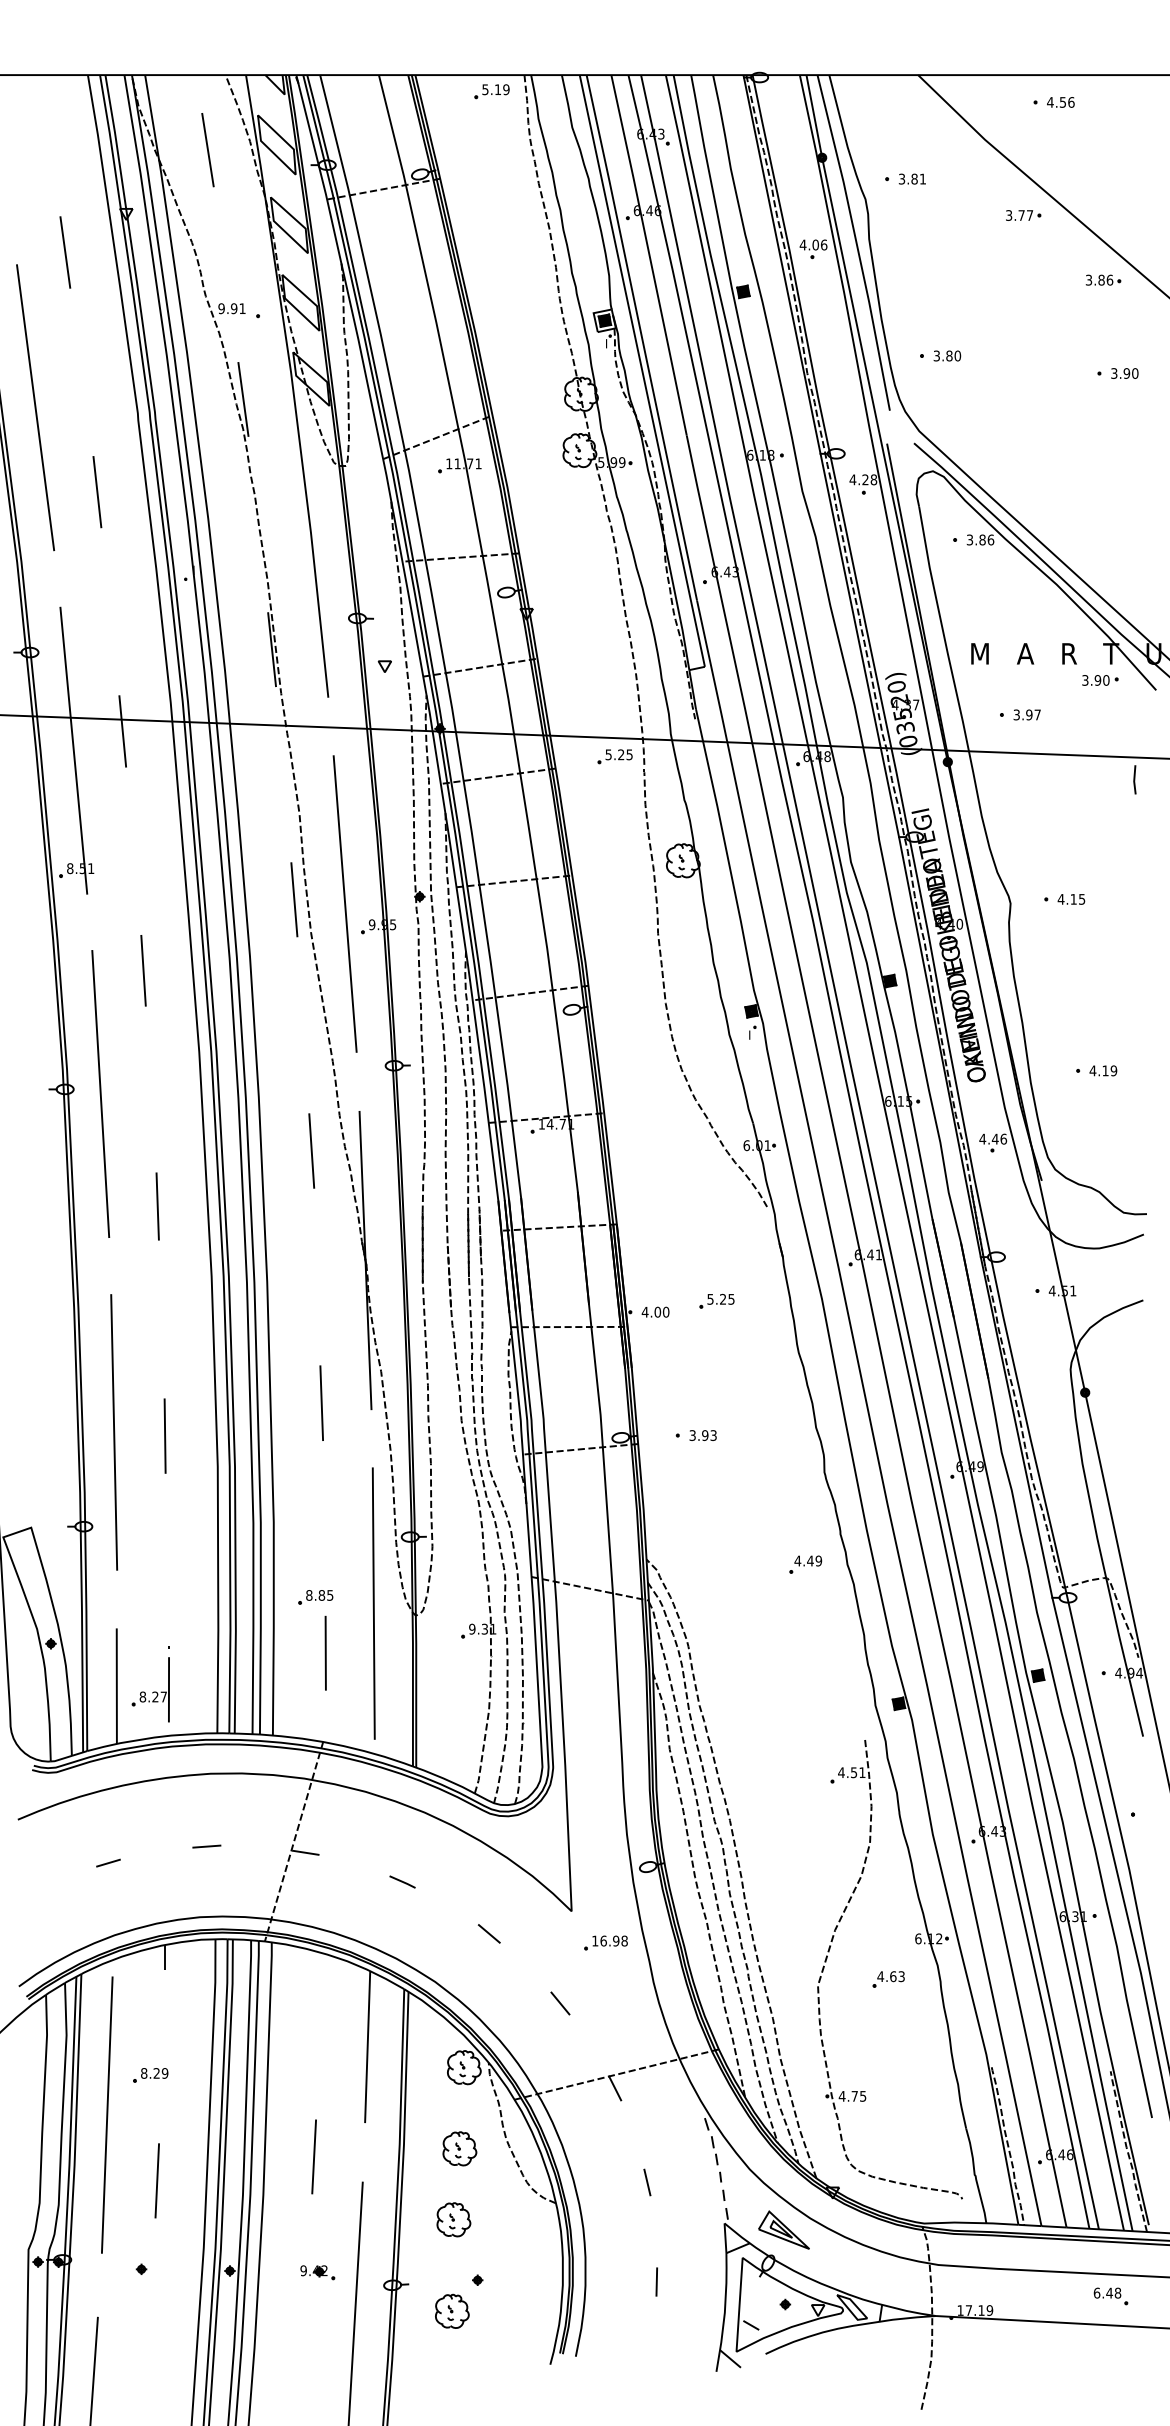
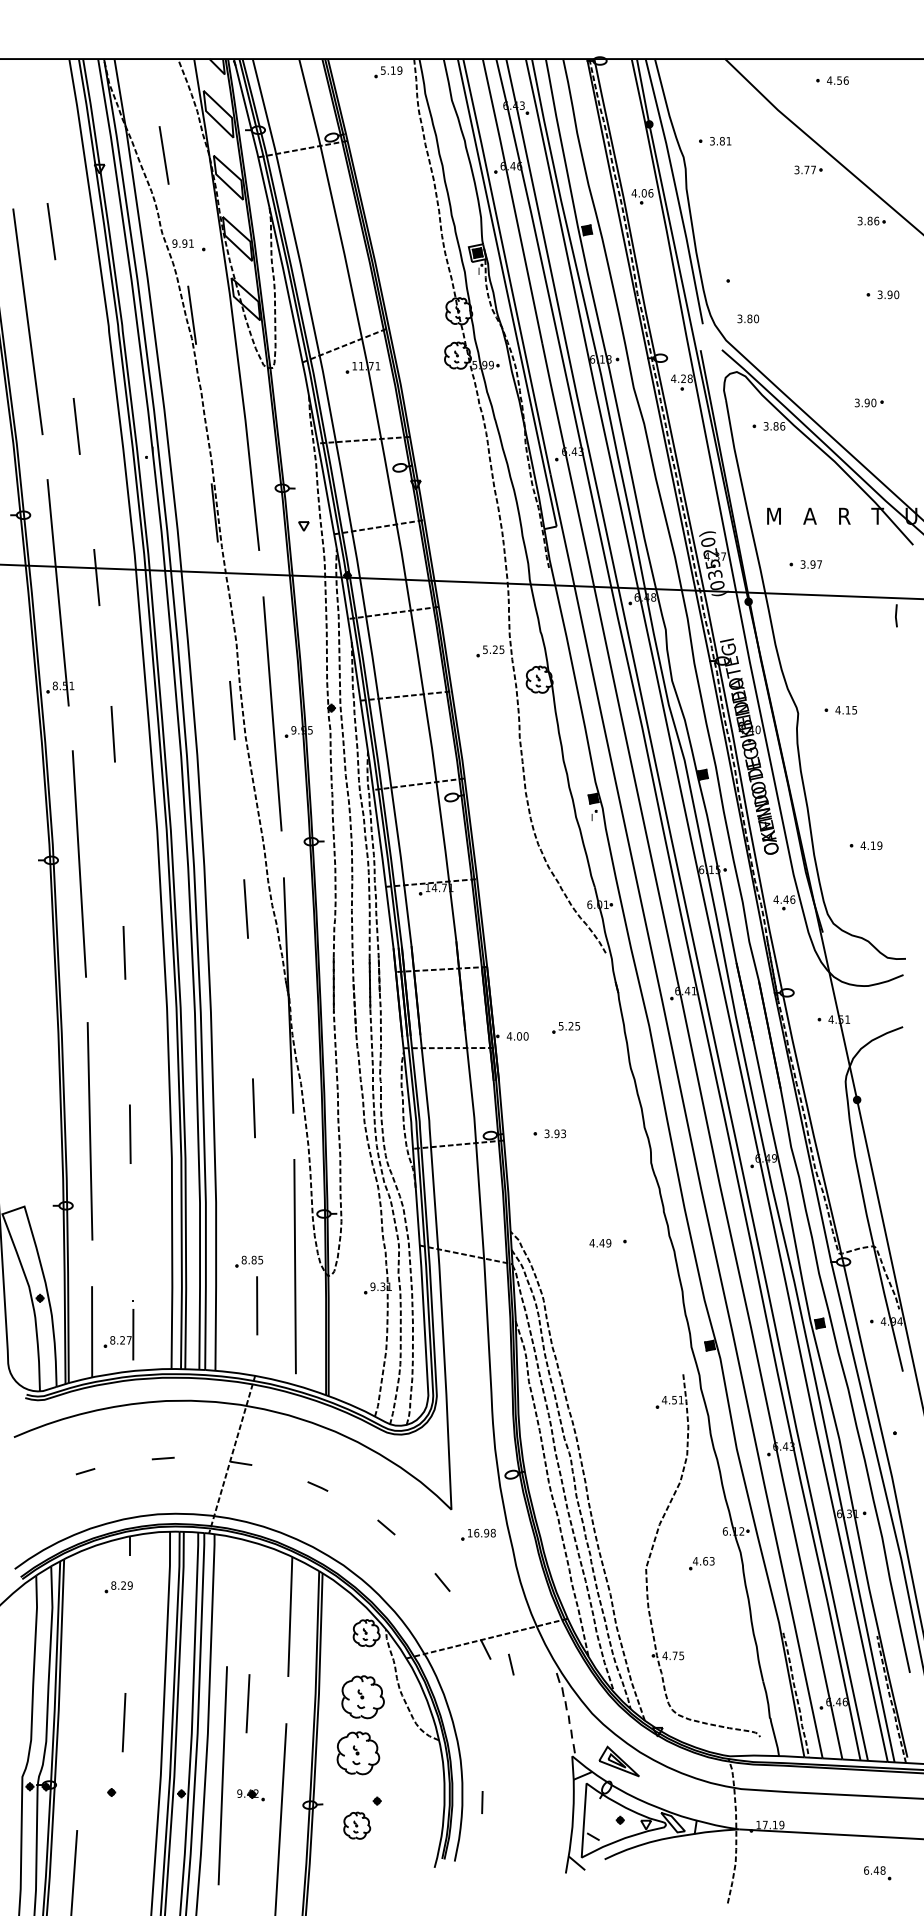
line: (207, 150) -> (163, 155), moved
line: (65, 252) -> (51, 231), moved
text: (947, 355) -> (748, 318), moved
line: (97, 492) -> (76, 426), moved
part: (1100, 680) -> (869, 403), moved
part: (614, 756) -> (490, 651), moved
line: (143, 970) -> (113, 734), moved
text: (808, 1560) -> (600, 1242), moved
part: (150, 2075) -> (118, 1587), moved
line: (107, 2114) -> (223, 1775), moved
part: (459, 2148) -> (362, 1697), size x1.6
line: (647, 2182) -> (511, 1664), moved
part: (453, 2219) -> (358, 1753), size x1.6
line: (656, 2281) -> (482, 1802), moved
part: (1110, 2296) -> (877, 1873), moved

